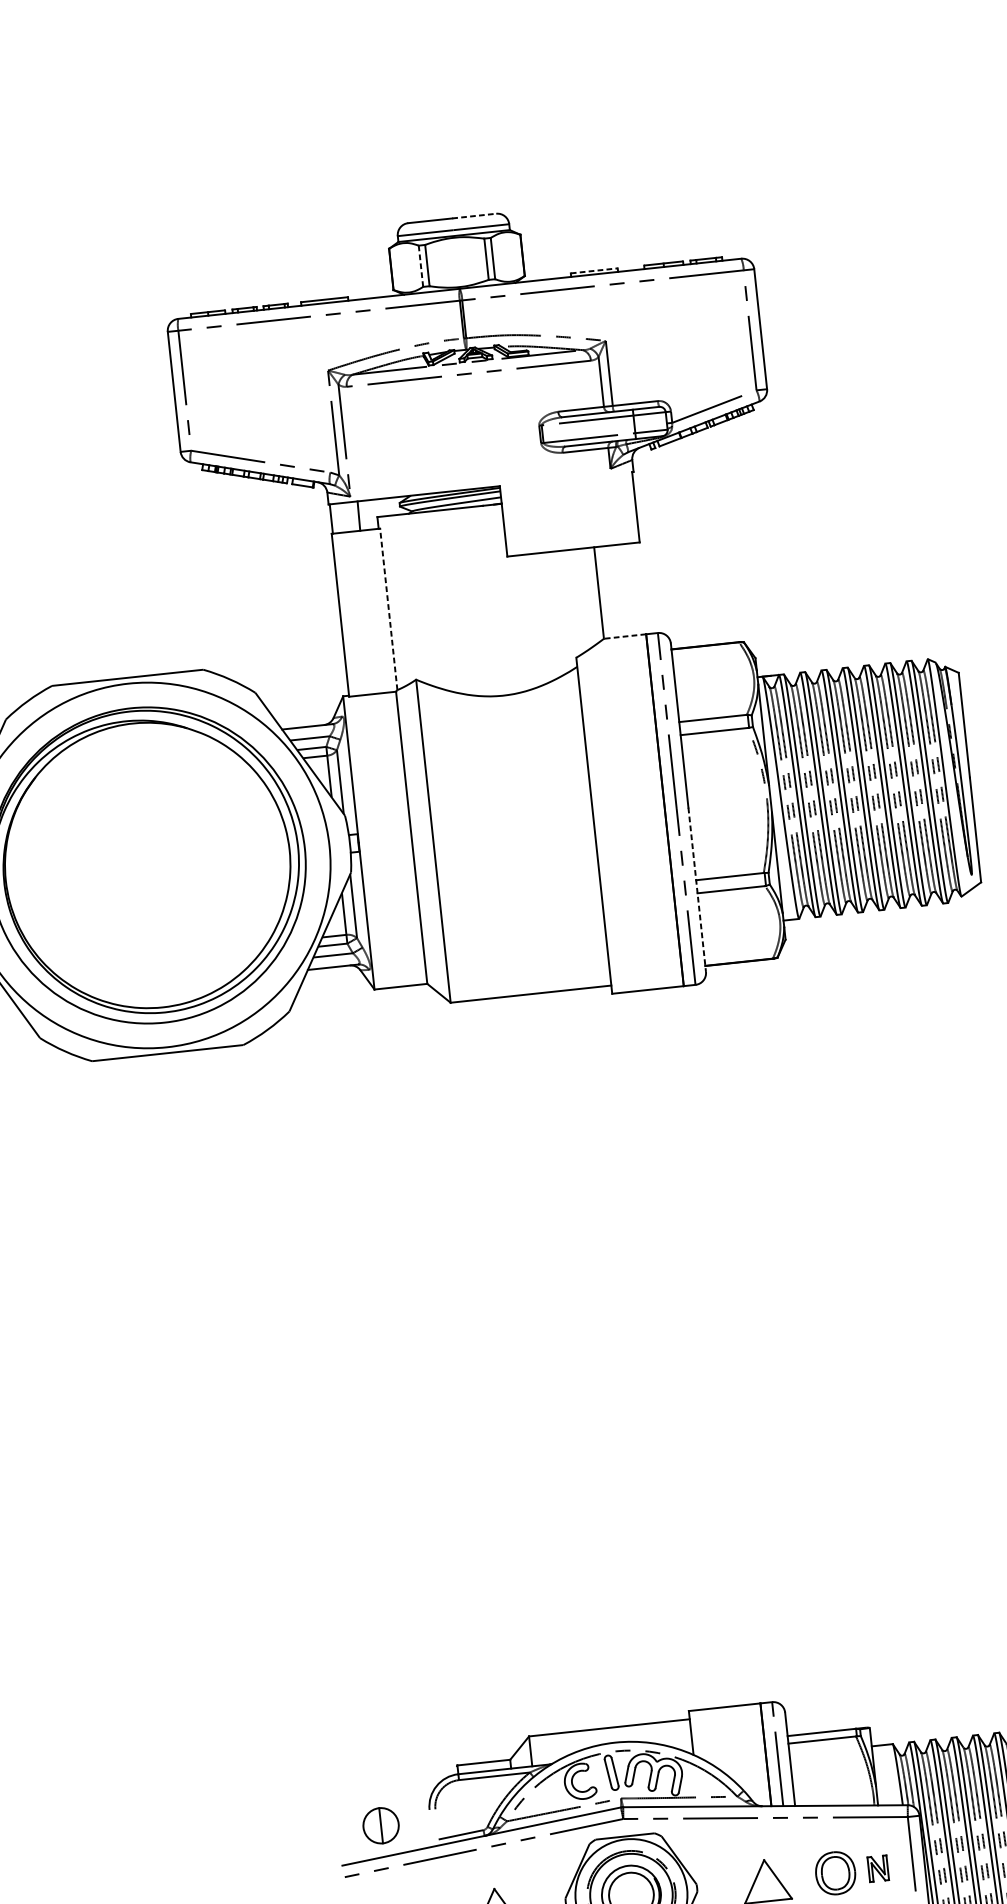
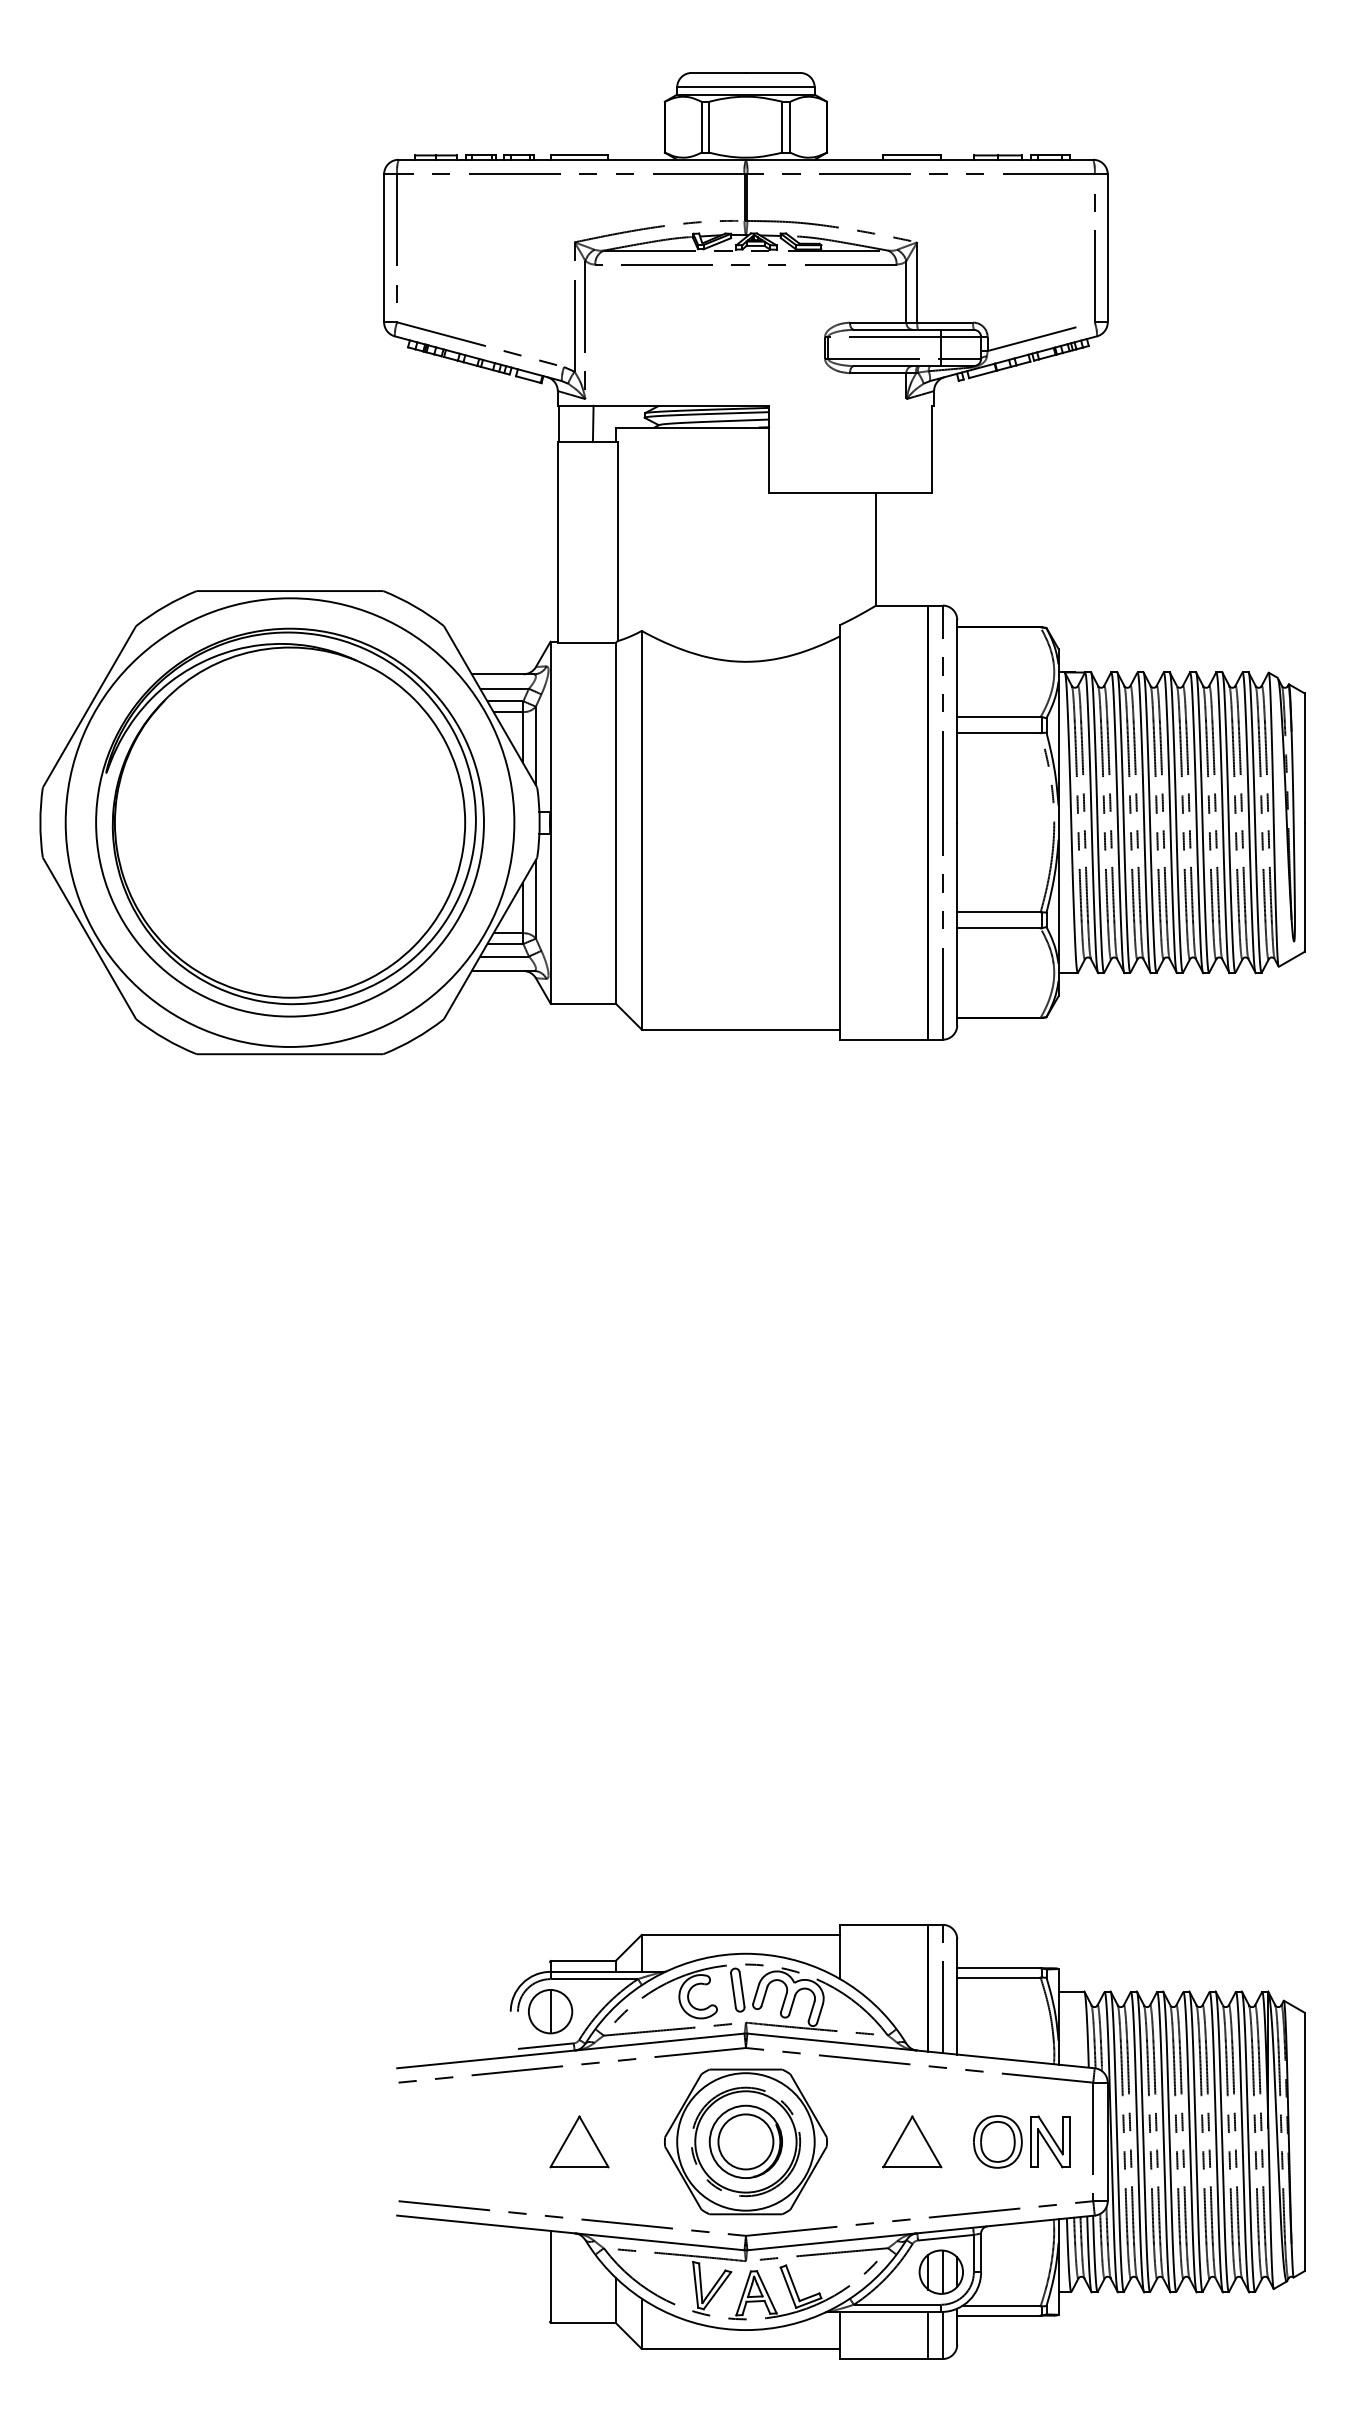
line: (474, 215) -> (773, 72), dashed -> solid
line: (420, 265) -> (701, 126), dashed -> solid
line: (594, 270) -> (912, 155), dashed -> solid
line: (388, 609) -> (617, 541), dashed -> solid
line: (624, 636) -> (901, 605), dashed -> solid
line: (697, 890) -> (957, 924), dashed -> solid
part: (381, 1825) -> (550, 2011), moved
part: (878, 1868) -> (1050, 2141), size x1.67

